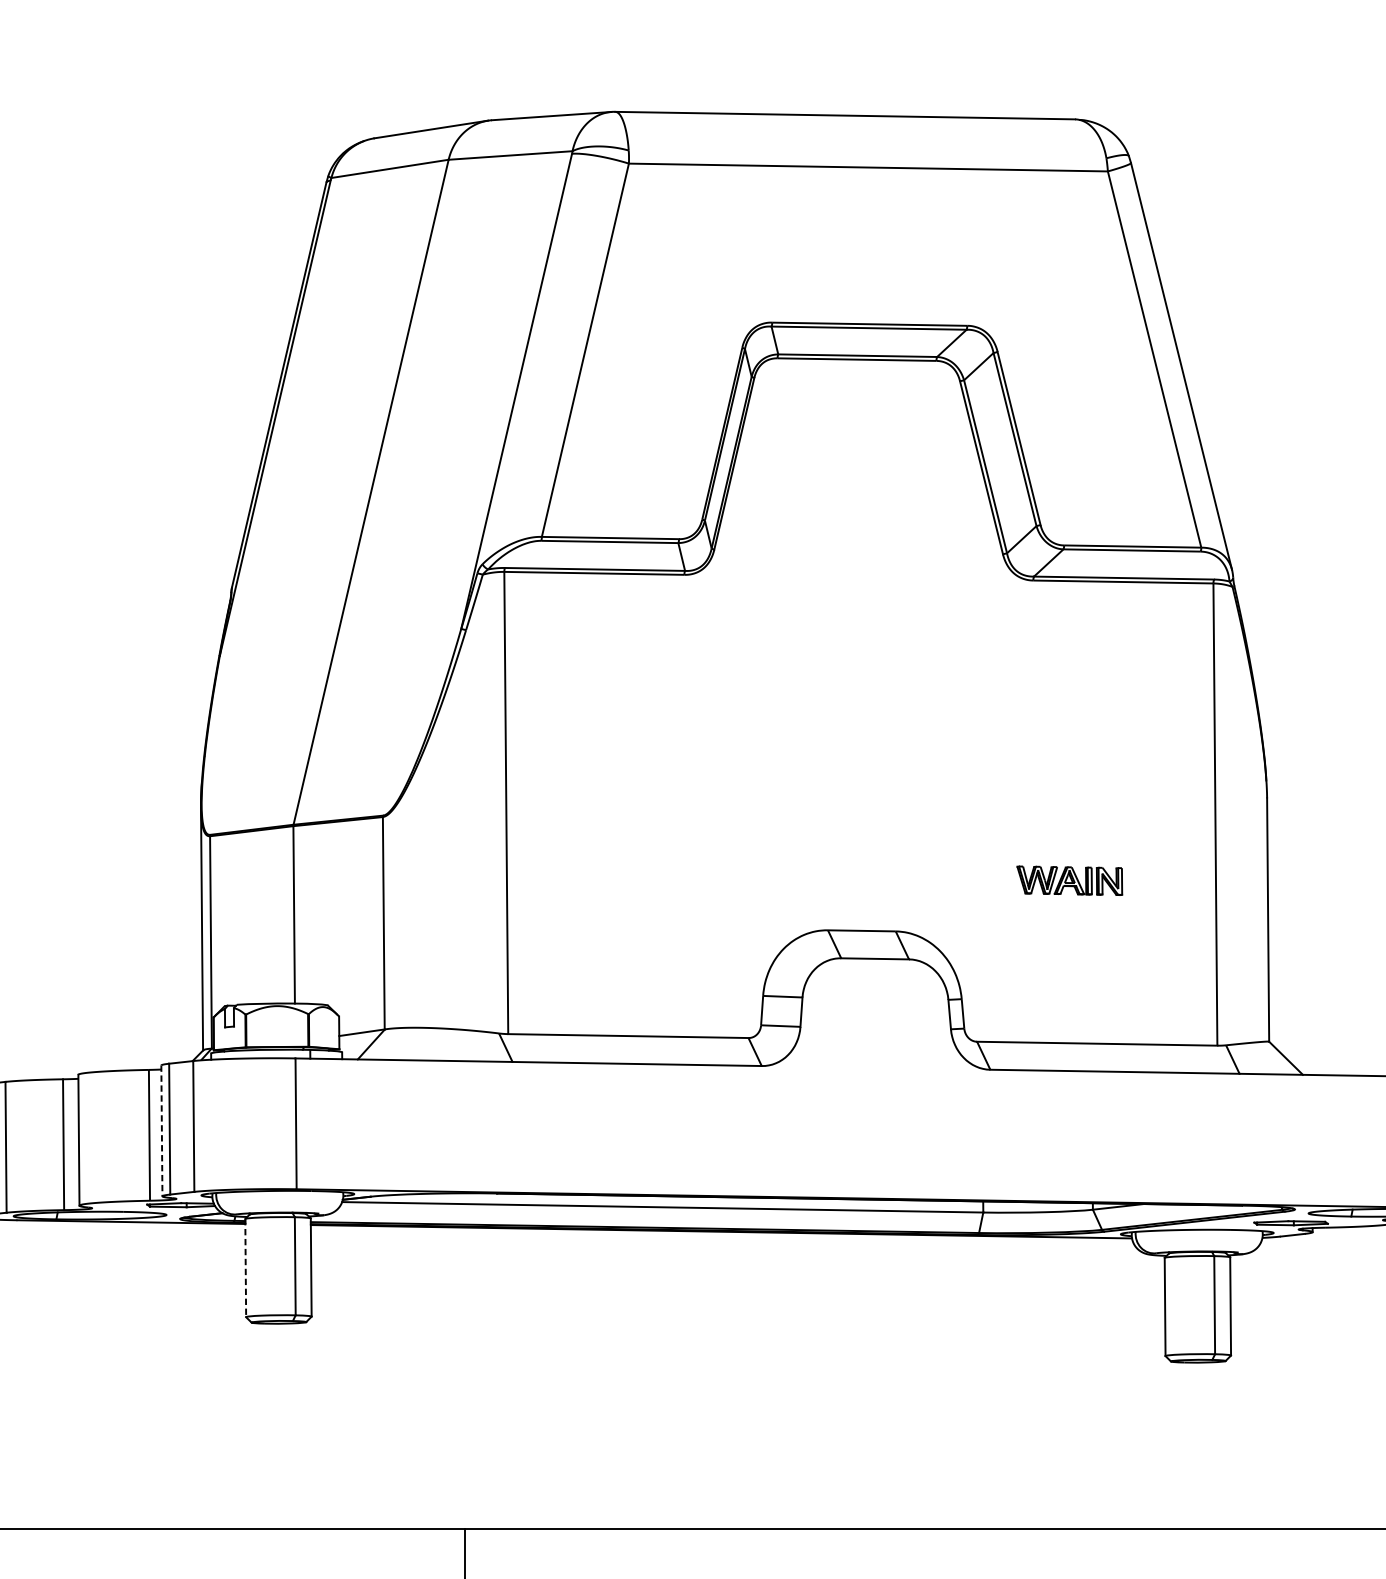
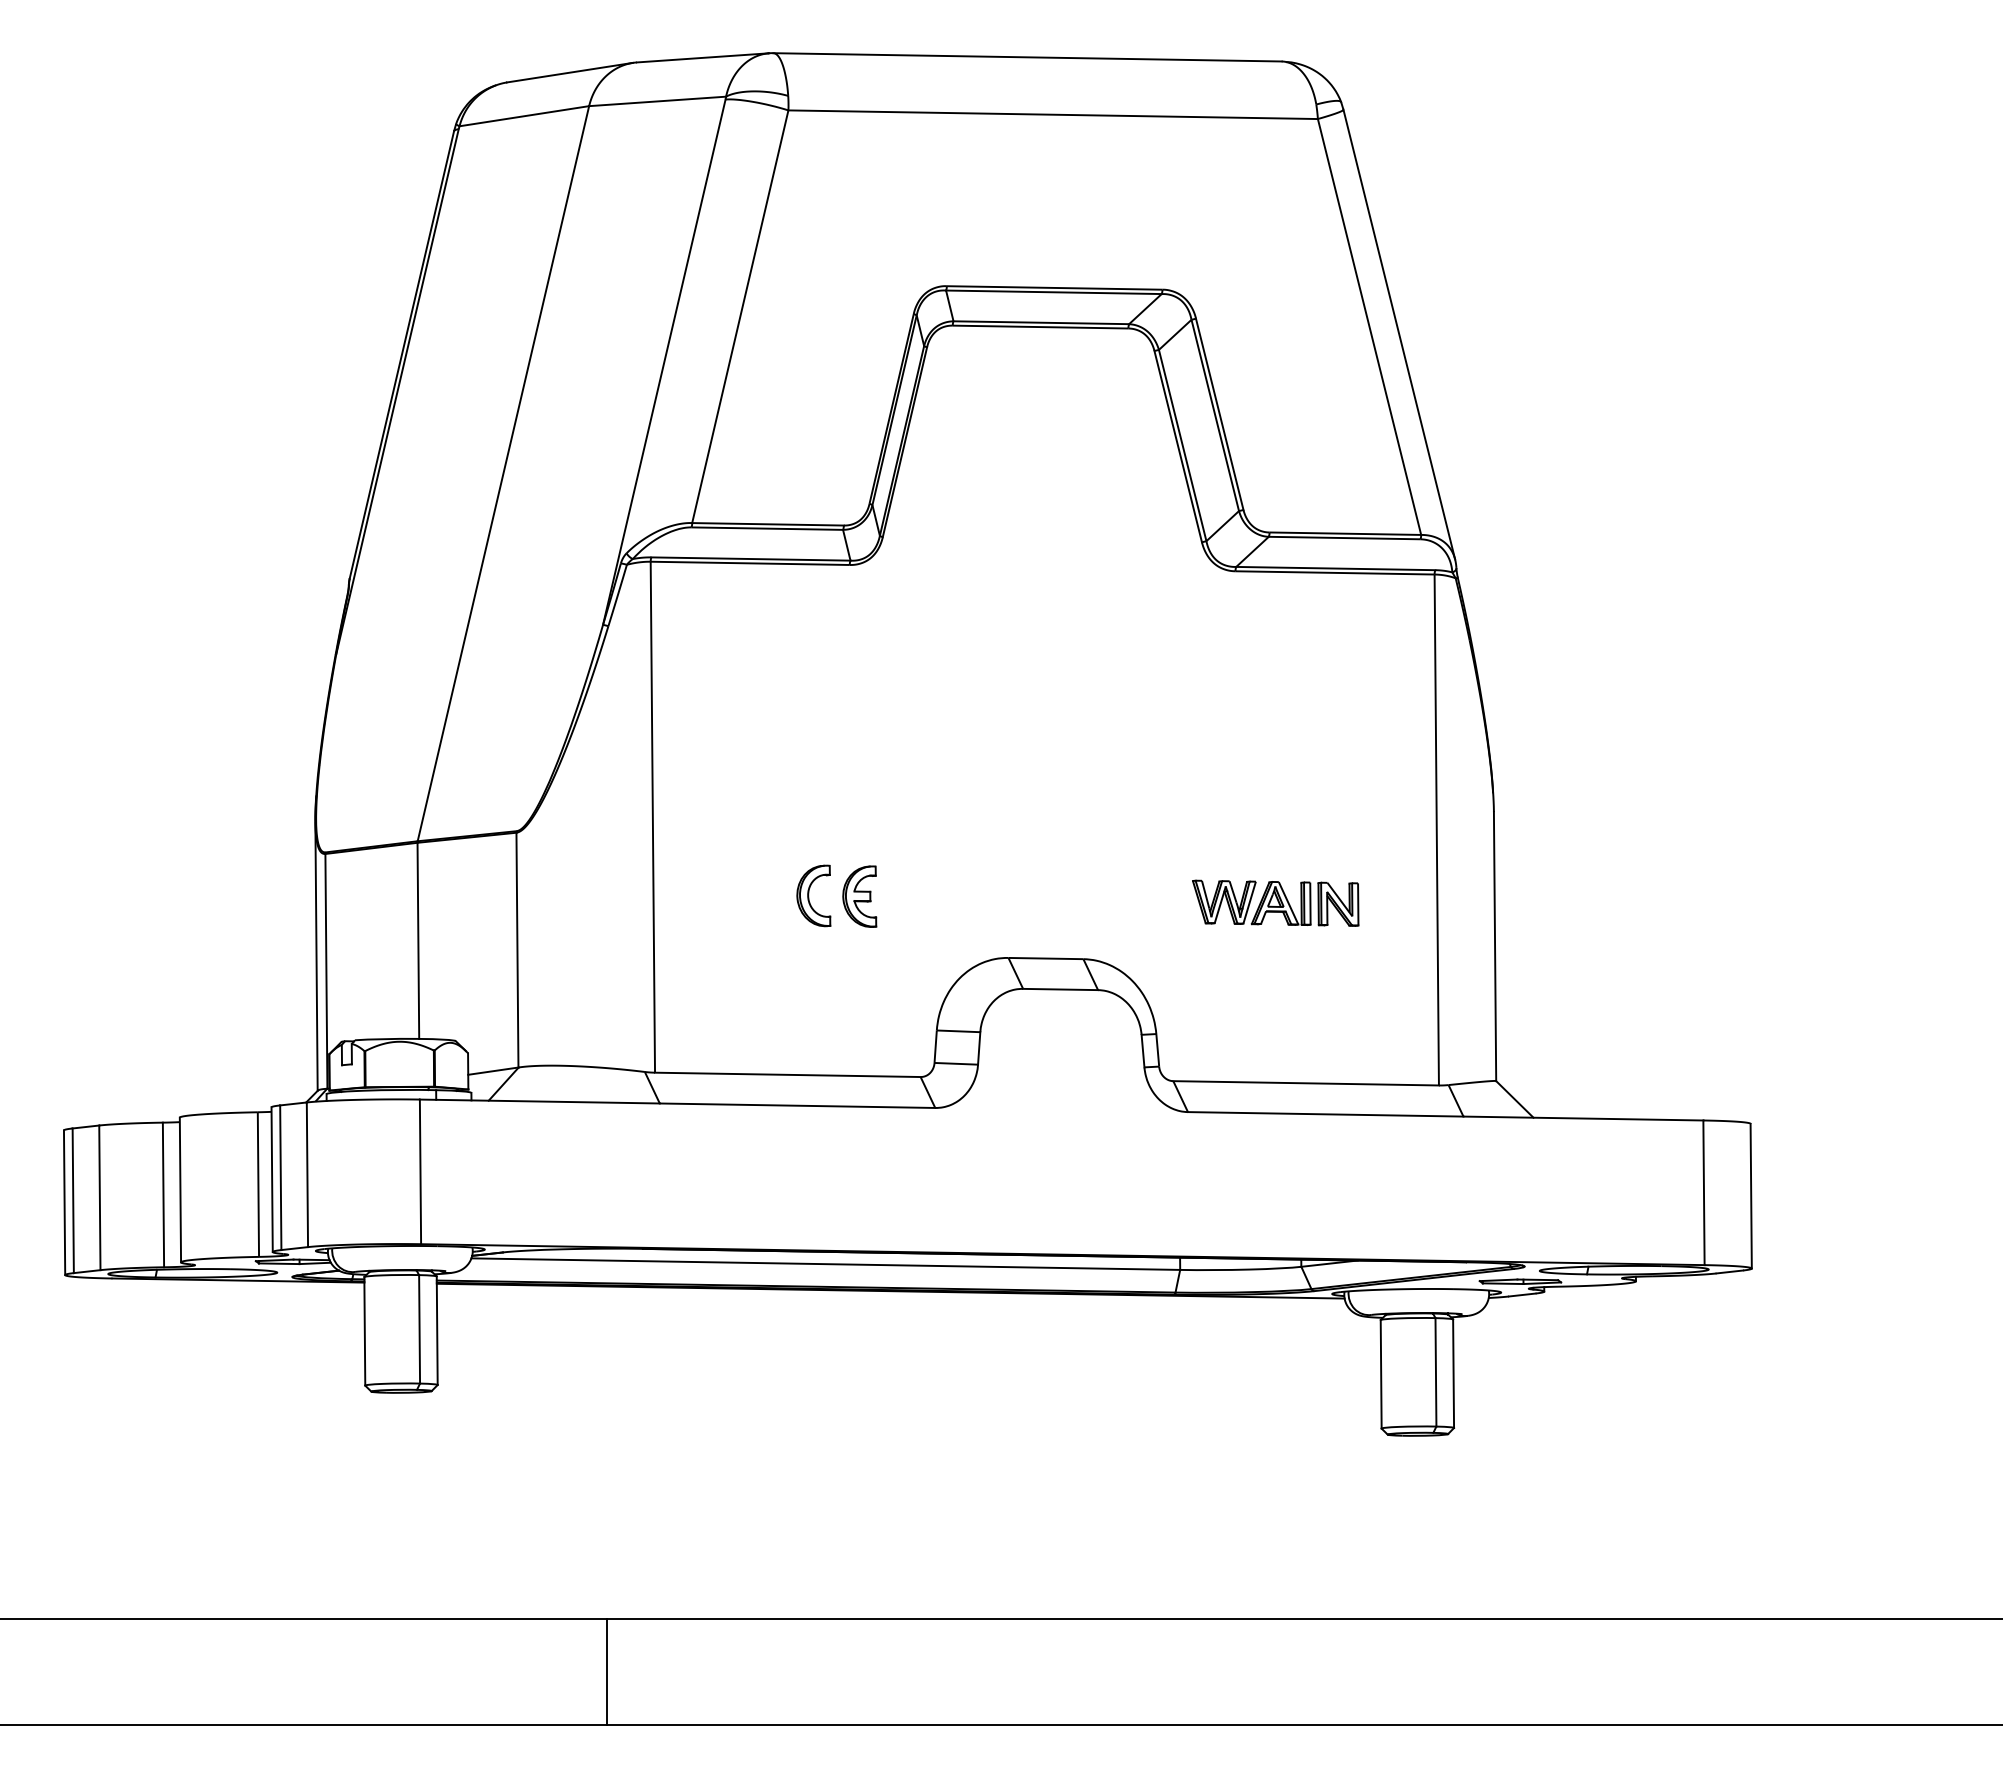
part: (651, 873) -> (813, 895), added
part: (693, 874) -> (859, 896), added
part: (1069, 880) -> (1275, 902), size x1.43
line: (162, 1131) -> (272, 1180), dashed -> solid
line: (245, 1268) -> (364, 1331), dashed -> solid

